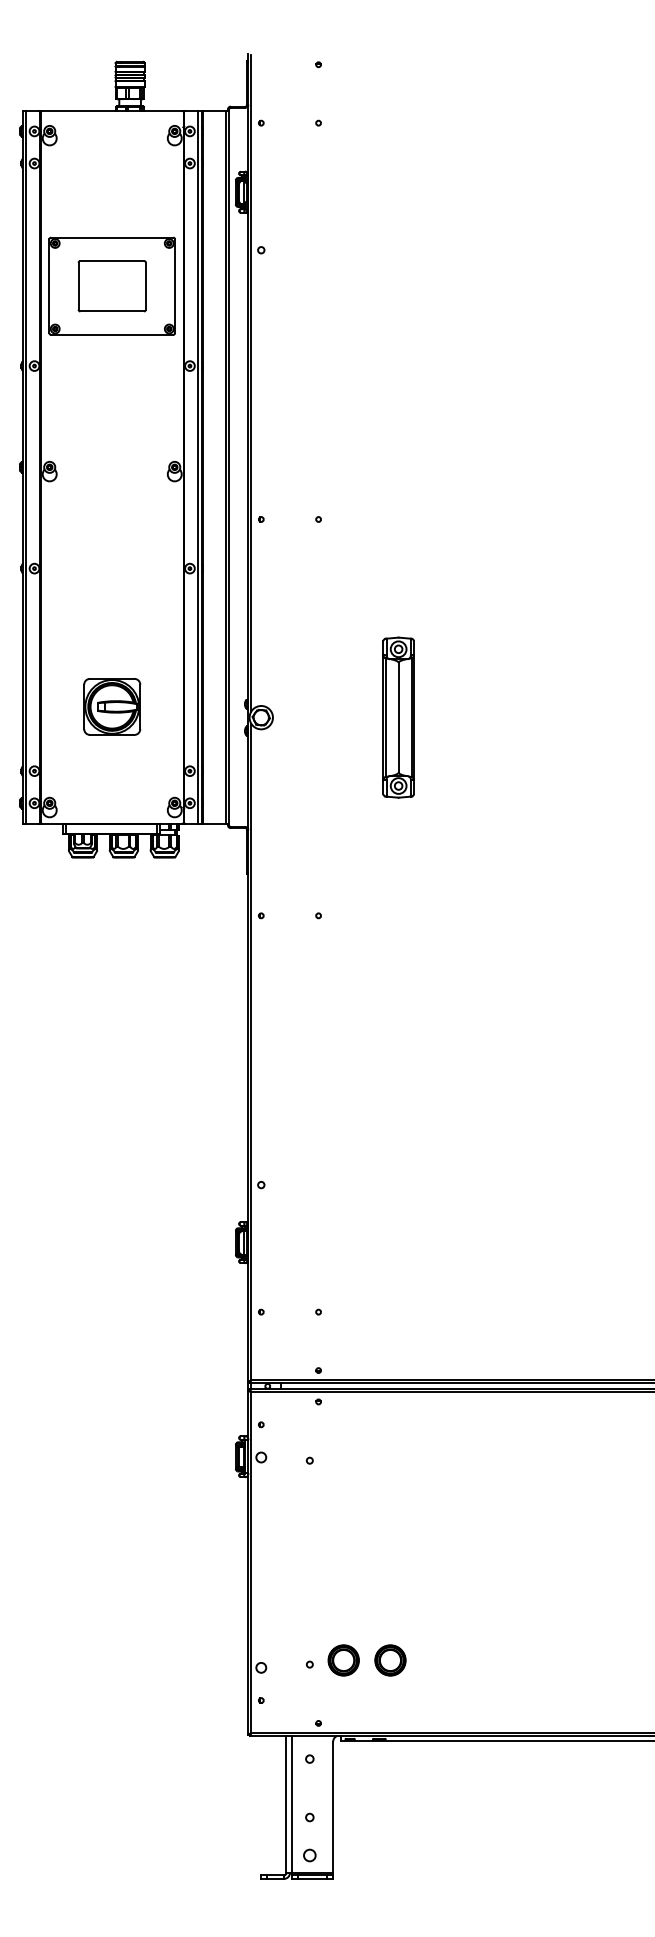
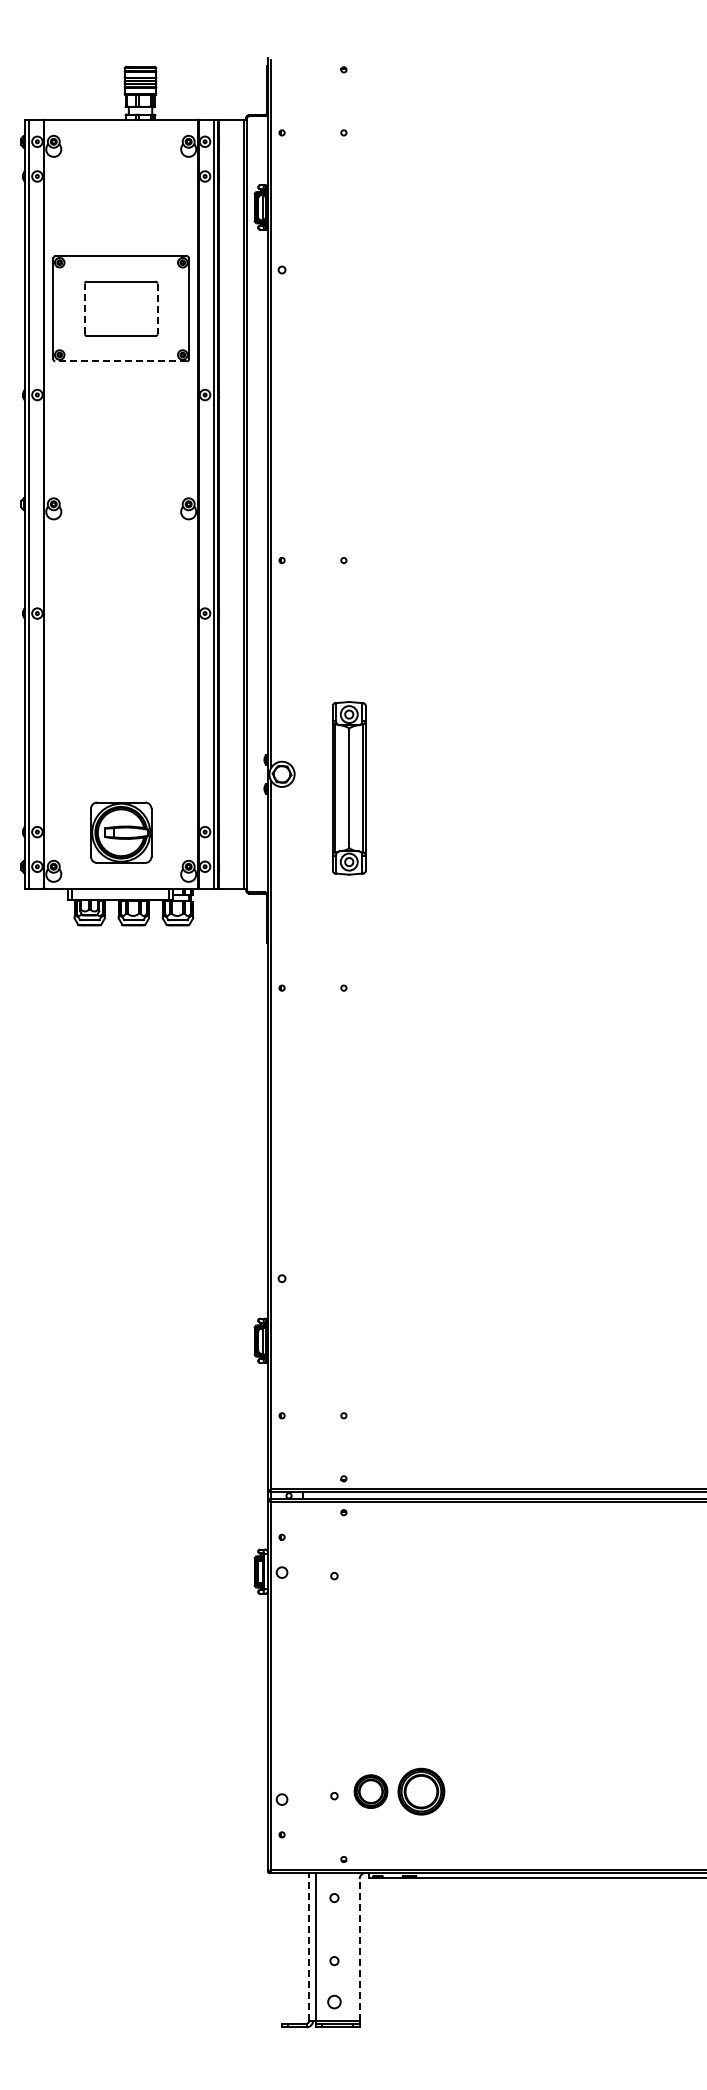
line: (78, 285) -> (84, 308), solid -> dashed
line: (145, 286) -> (157, 309), solid -> dashed
line: (112, 335) -> (121, 361), solid -> dashed
part: (112, 706) -> (121, 832), moved
part: (398, 717) -> (349, 788), moved
part: (390, 1660) -> (421, 1791), size x1.4
line: (286, 1804) -> (309, 1947), solid -> dashed
line: (333, 1807) -> (359, 1950), solid -> dashed

